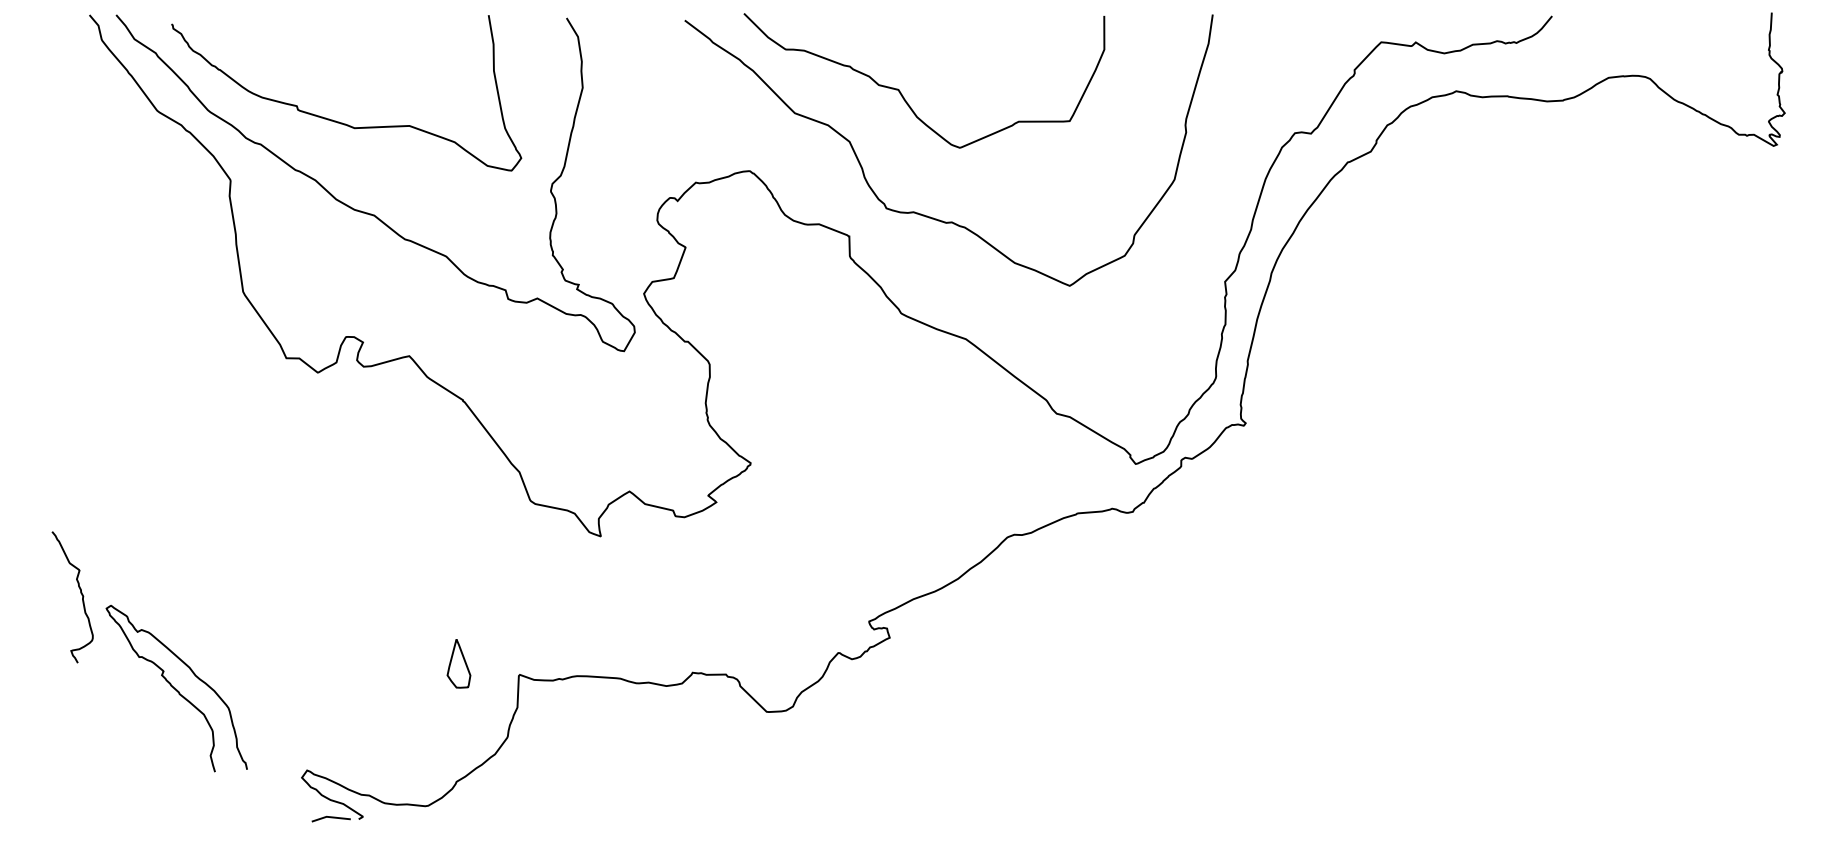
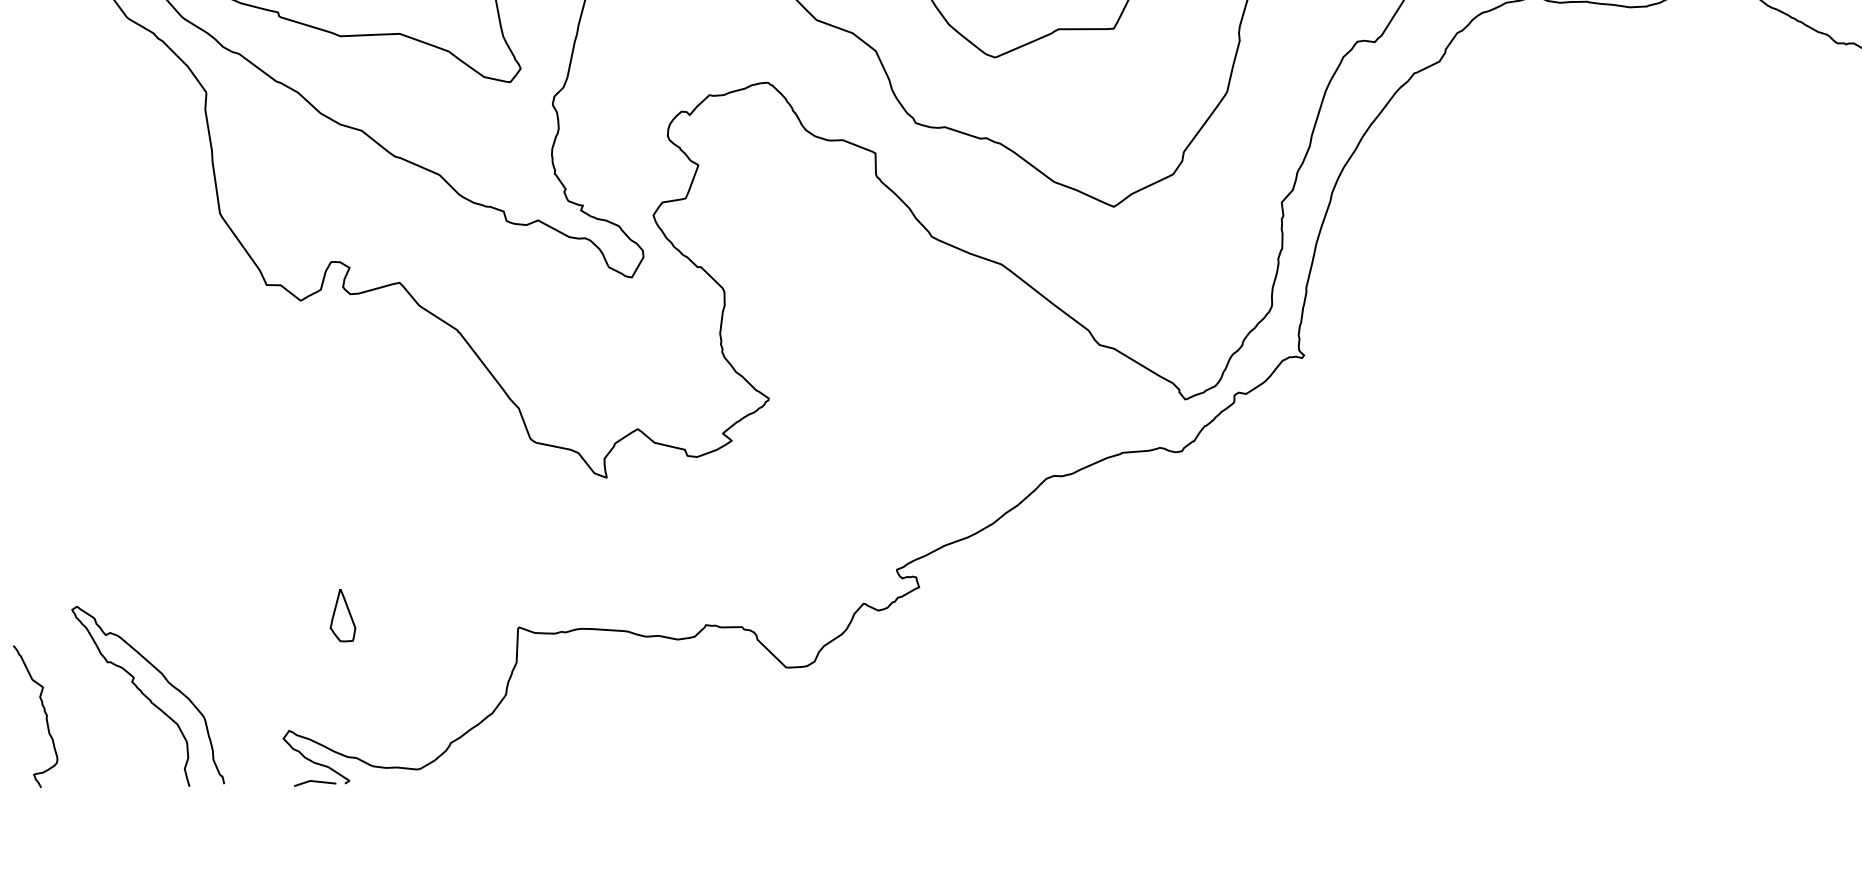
curve: (80, 593) -> (44, 712), moved
part: (458, 663) -> (342, 615), moved
curve: (176, 688) -> (147, 696), moved

